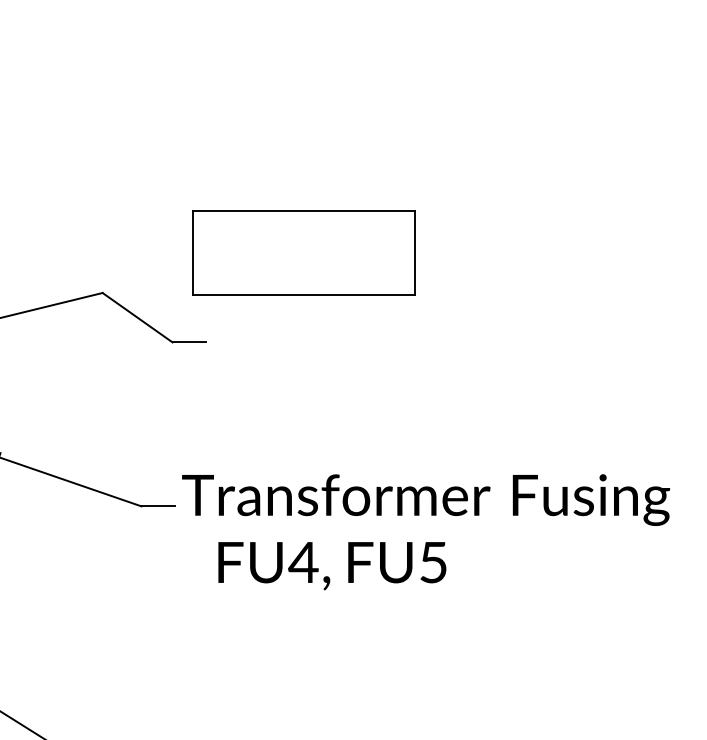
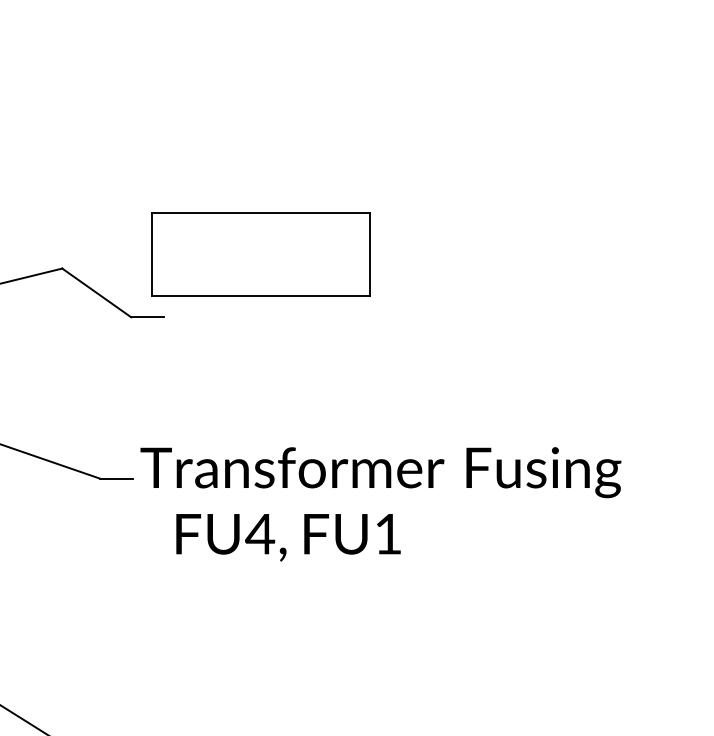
part: (303, 253) -> (260, 254), moved
text: (432, 562) -> (387, 534), FU5 -> FU1

